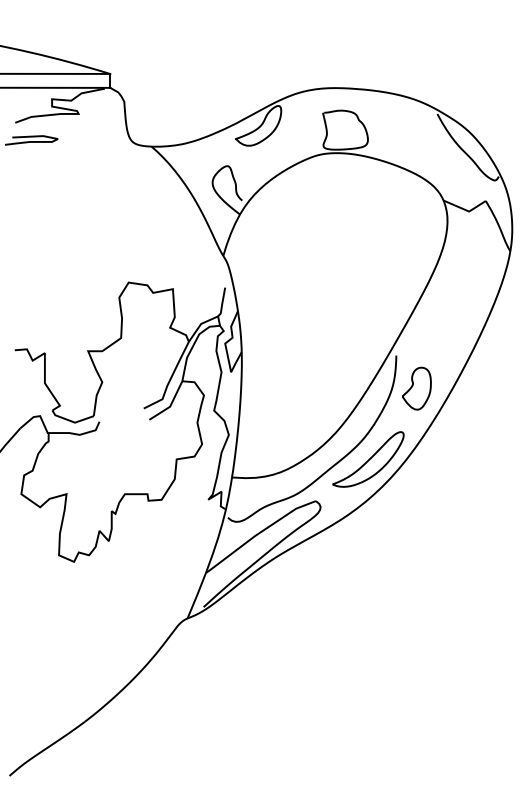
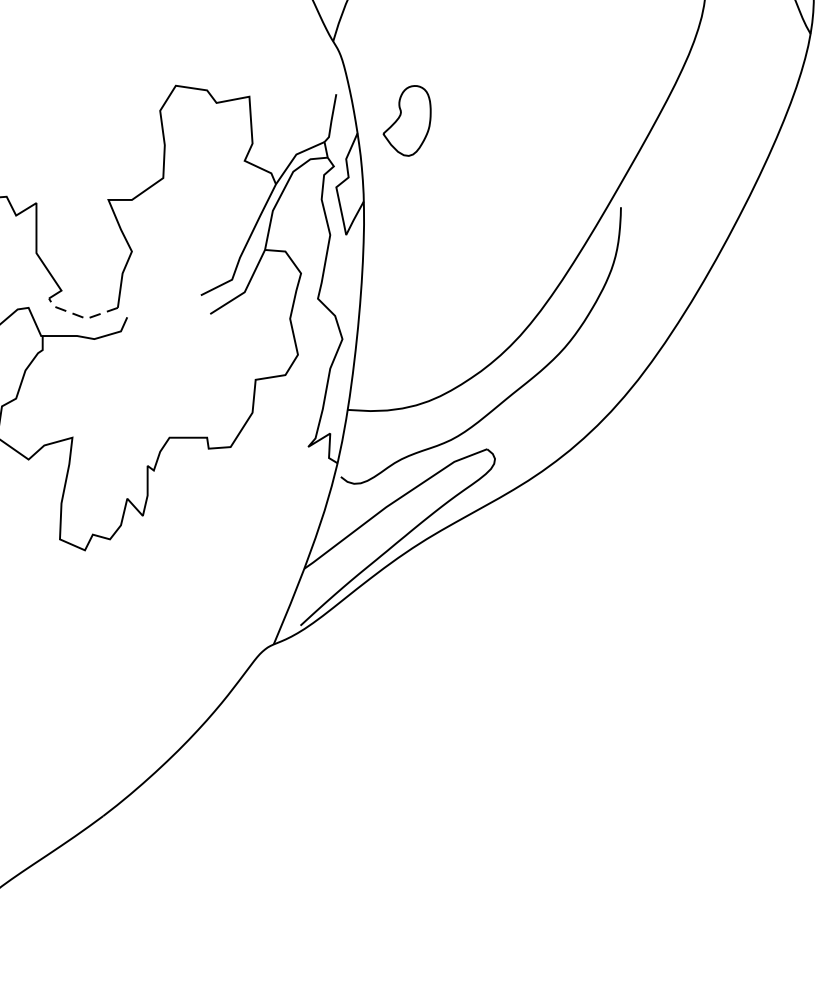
part: (416, 388) -> (406, 120), moved
line: (71, 421) -> (80, 316), solid -> dashed
part: (368, 459) -> (574, 380), removed

